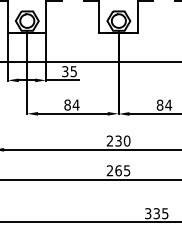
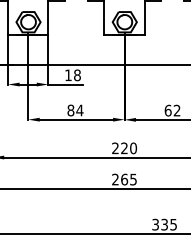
text: (69, 71) -> (72, 75), 35 -> 18
text: (164, 105) -> (172, 110), 84 -> 62
text: (118, 141) -> (124, 148), 230 -> 220

